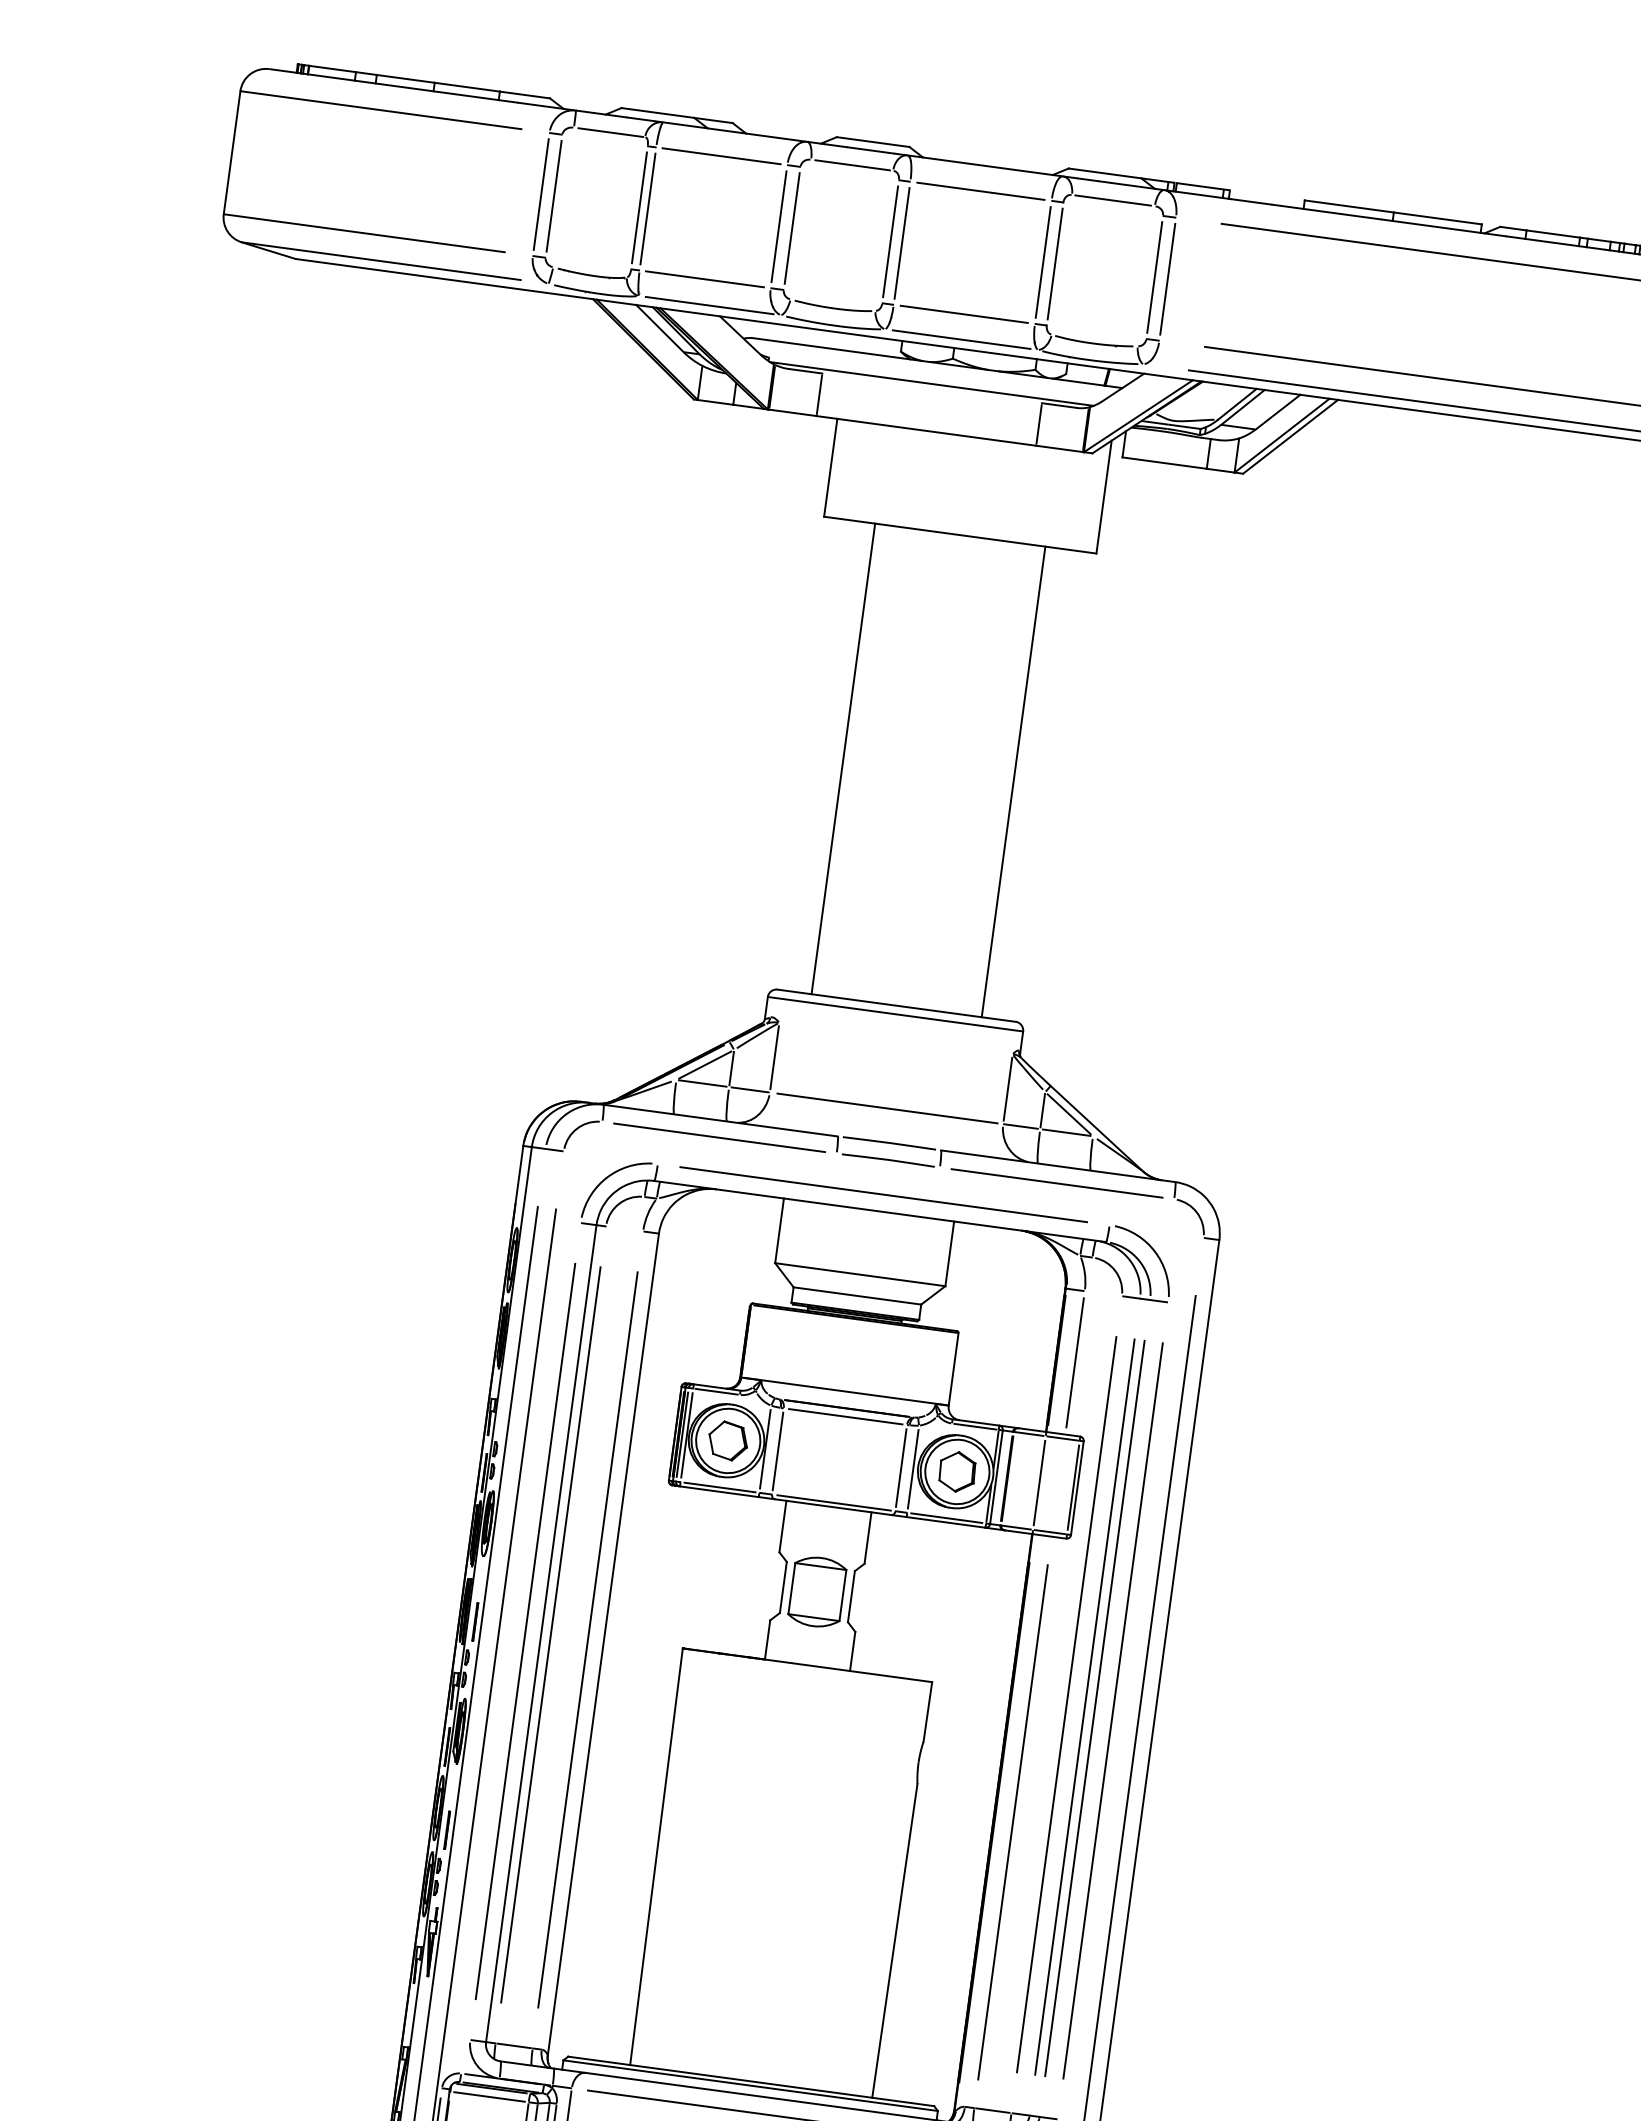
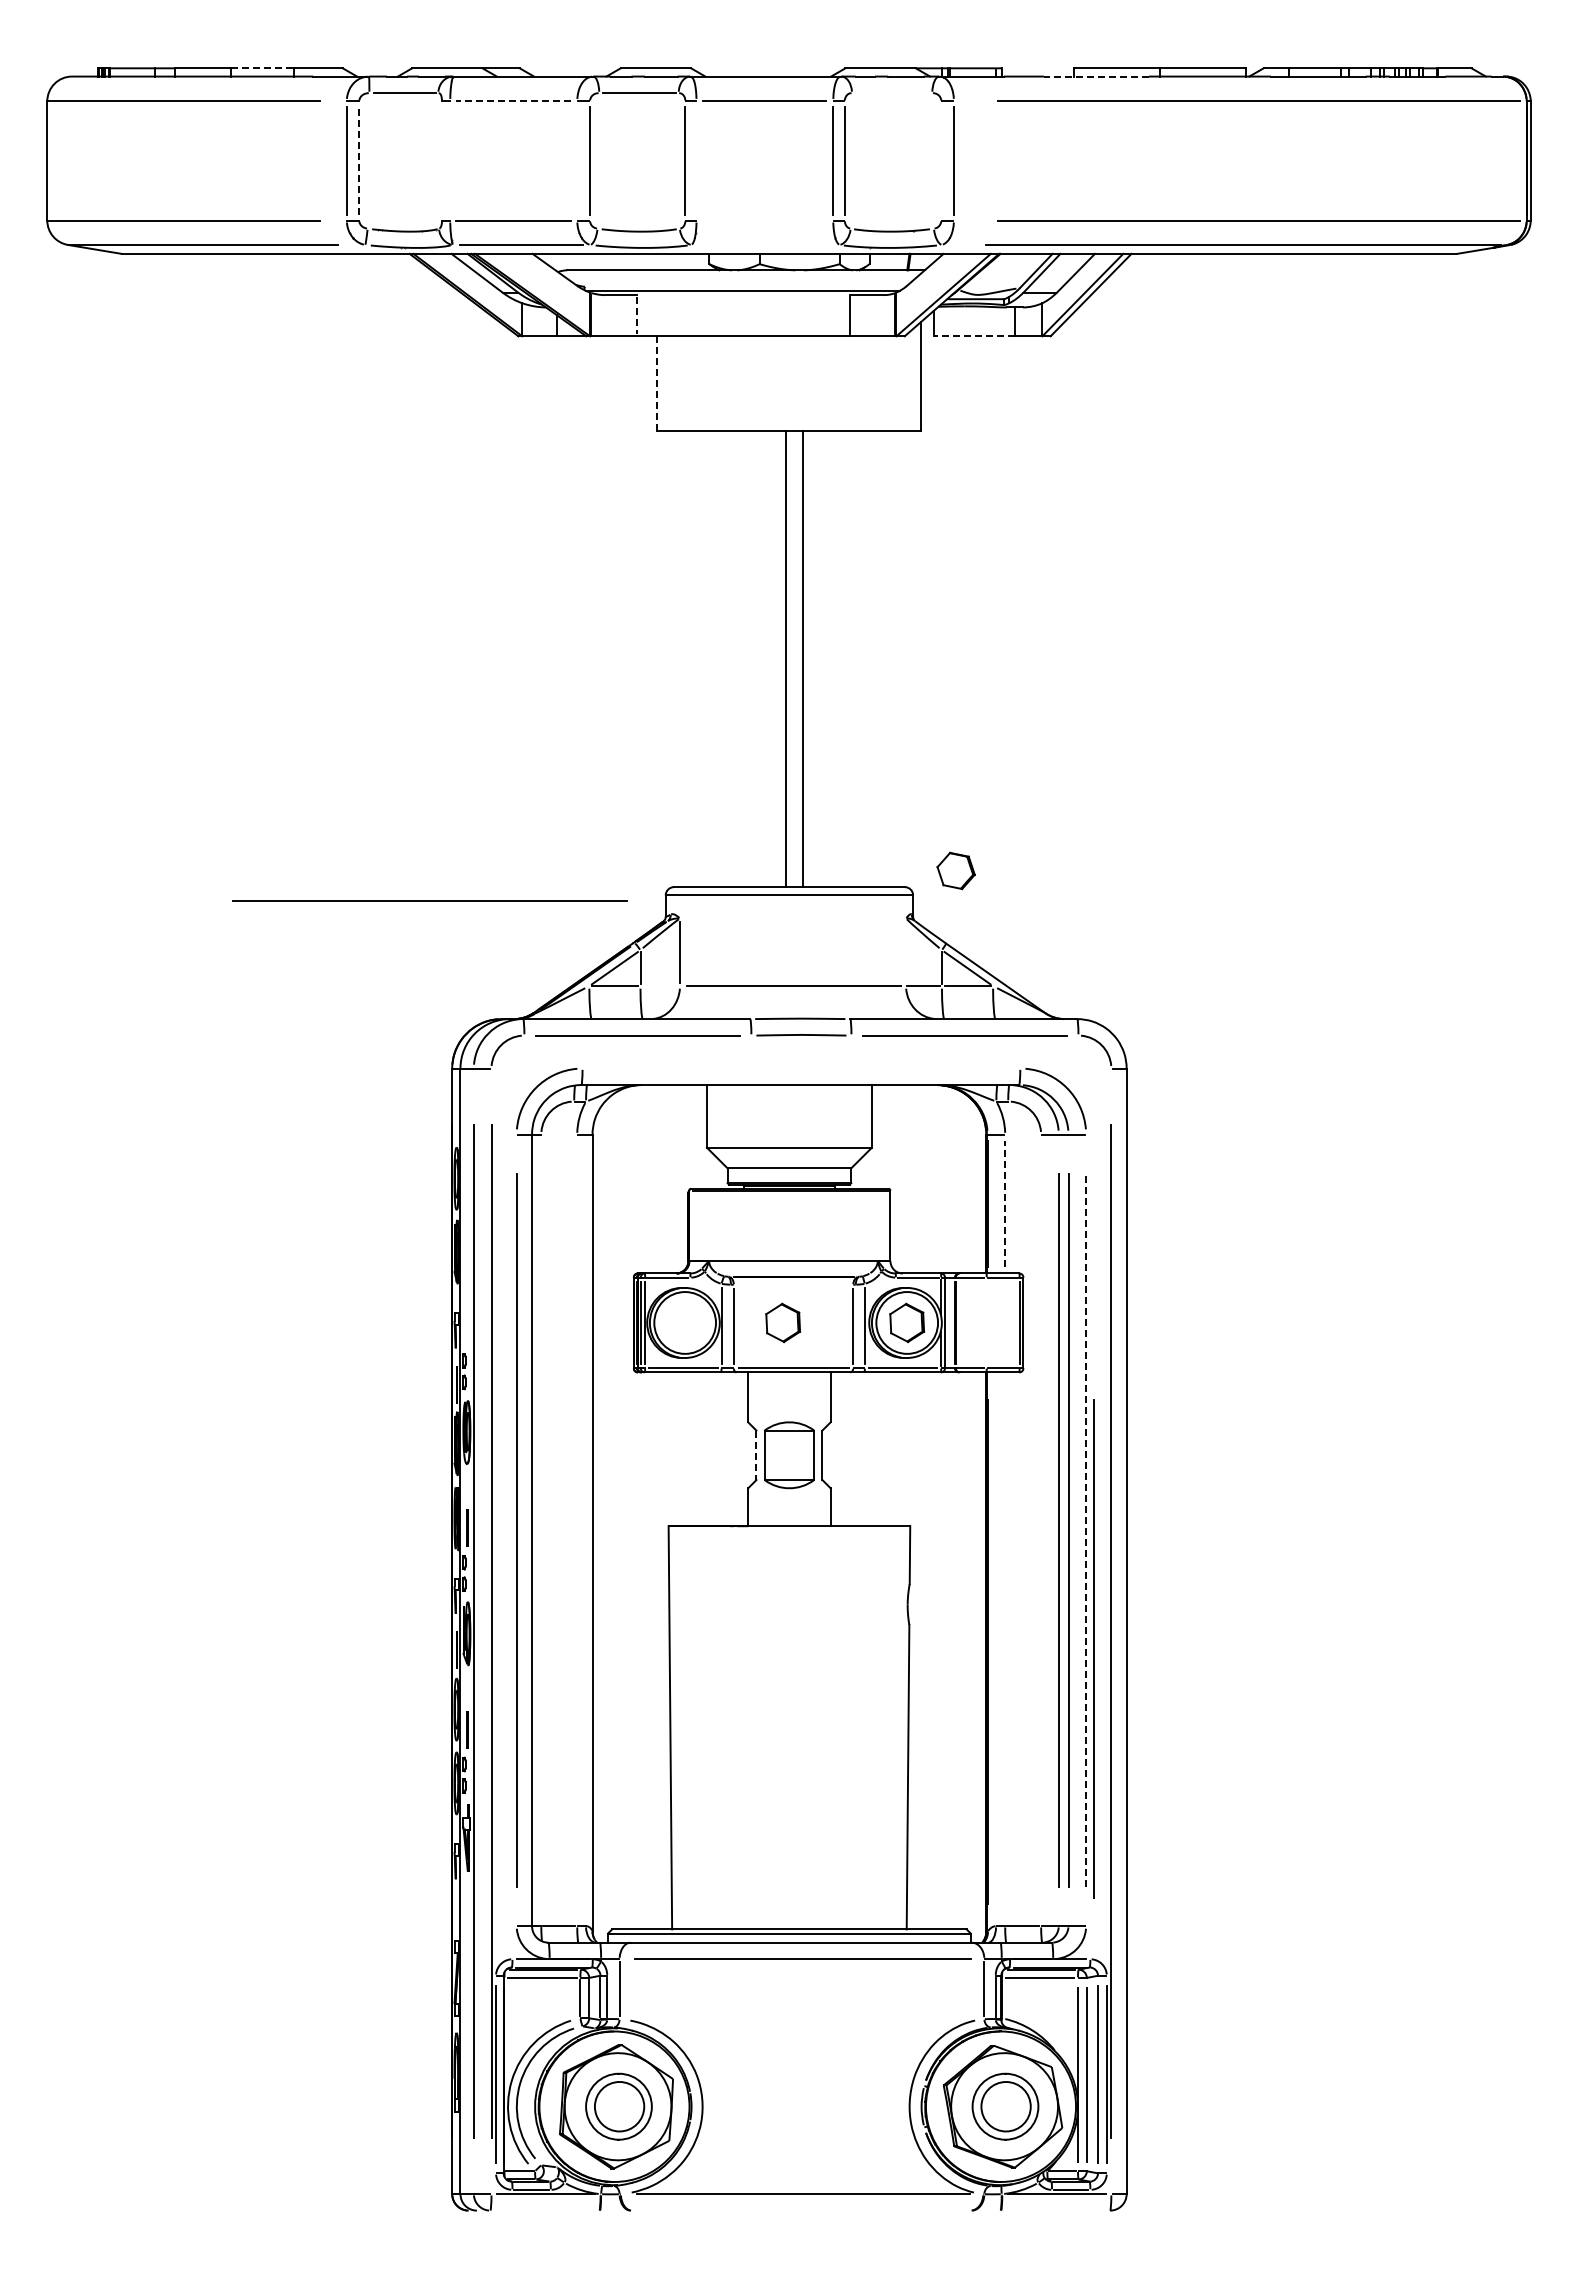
line: (467, 87) -> (262, 68), solid -> dashed
line: (721, 156) -> (513, 101), solid -> dashed
line: (554, 195) -> (359, 160), solid -> dashed
line: (1112, 200) -> (891, 93), removed
line: (640, 207) -> (442, 160), removed
line: (648, 208) -> (450, 160), removed
line: (1326, 211) -> (1096, 76), solid -> dashed
line: (779, 226) -> (577, 160), removed
line: (902, 242) -> (696, 160), removed
line: (1154, 277) -> (941, 160), removed
line: (963, 314) -> (764, 220), removed
line: (961, 339) -> (765, 244), removed
line: (819, 394) -> (637, 315), solid -> dashed
line: (1164, 463) -> (974, 336), solid -> dashed
line: (830, 467) -> (657, 383), solid -> dashed
line: (842, 759) -> (785, 659), moved
line: (1013, 782) -> (802, 659), moved
line: (1008, 1088) -> (906, 951), removed
line: (749, 1090) -> (660, 986), removed
line: (882, 1194) -> (429, 900), moved
line: (1075, 1363) -> (1005, 1204), solid -> dashed
line: (845, 1416) -> (793, 1284), removed
part: (727, 1440) -> (955, 870), moved
part: (829, 1454) -> (783, 1322), added
line: (1039, 1482) -> (986, 1322), removed
line: (783, 1587) -> (756, 1455), solid -> dashed
line: (551, 1635) -> (541, 1530), removed
line: (588, 1640) -> (577, 1530), removed
line: (1067, 1704) -> (1041, 1530), removed
line: (1113, 1710) -> (1086, 1529), solid -> dashed
line: (1012, 1821) -> (1093, 1648), moved

